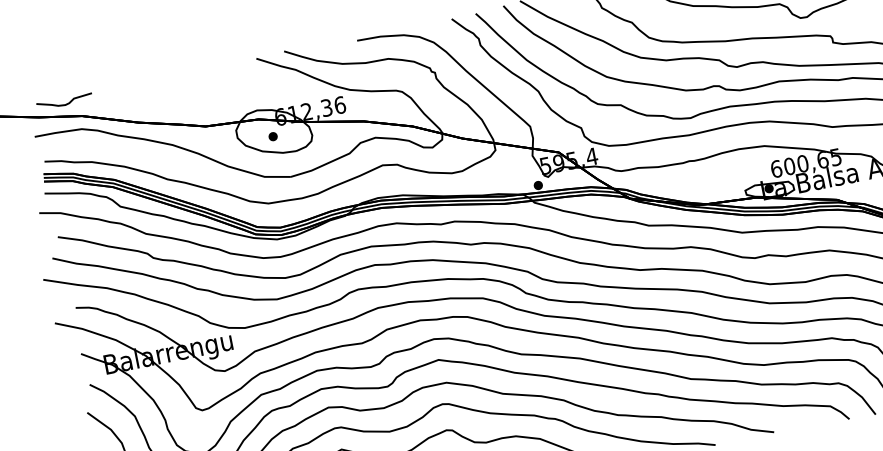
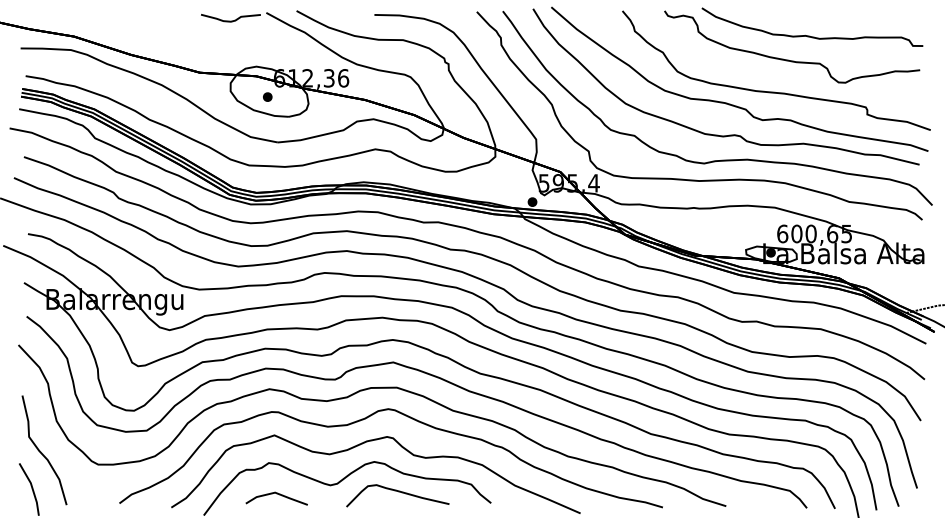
curve: (64, 103) -> (230, 20), moved

